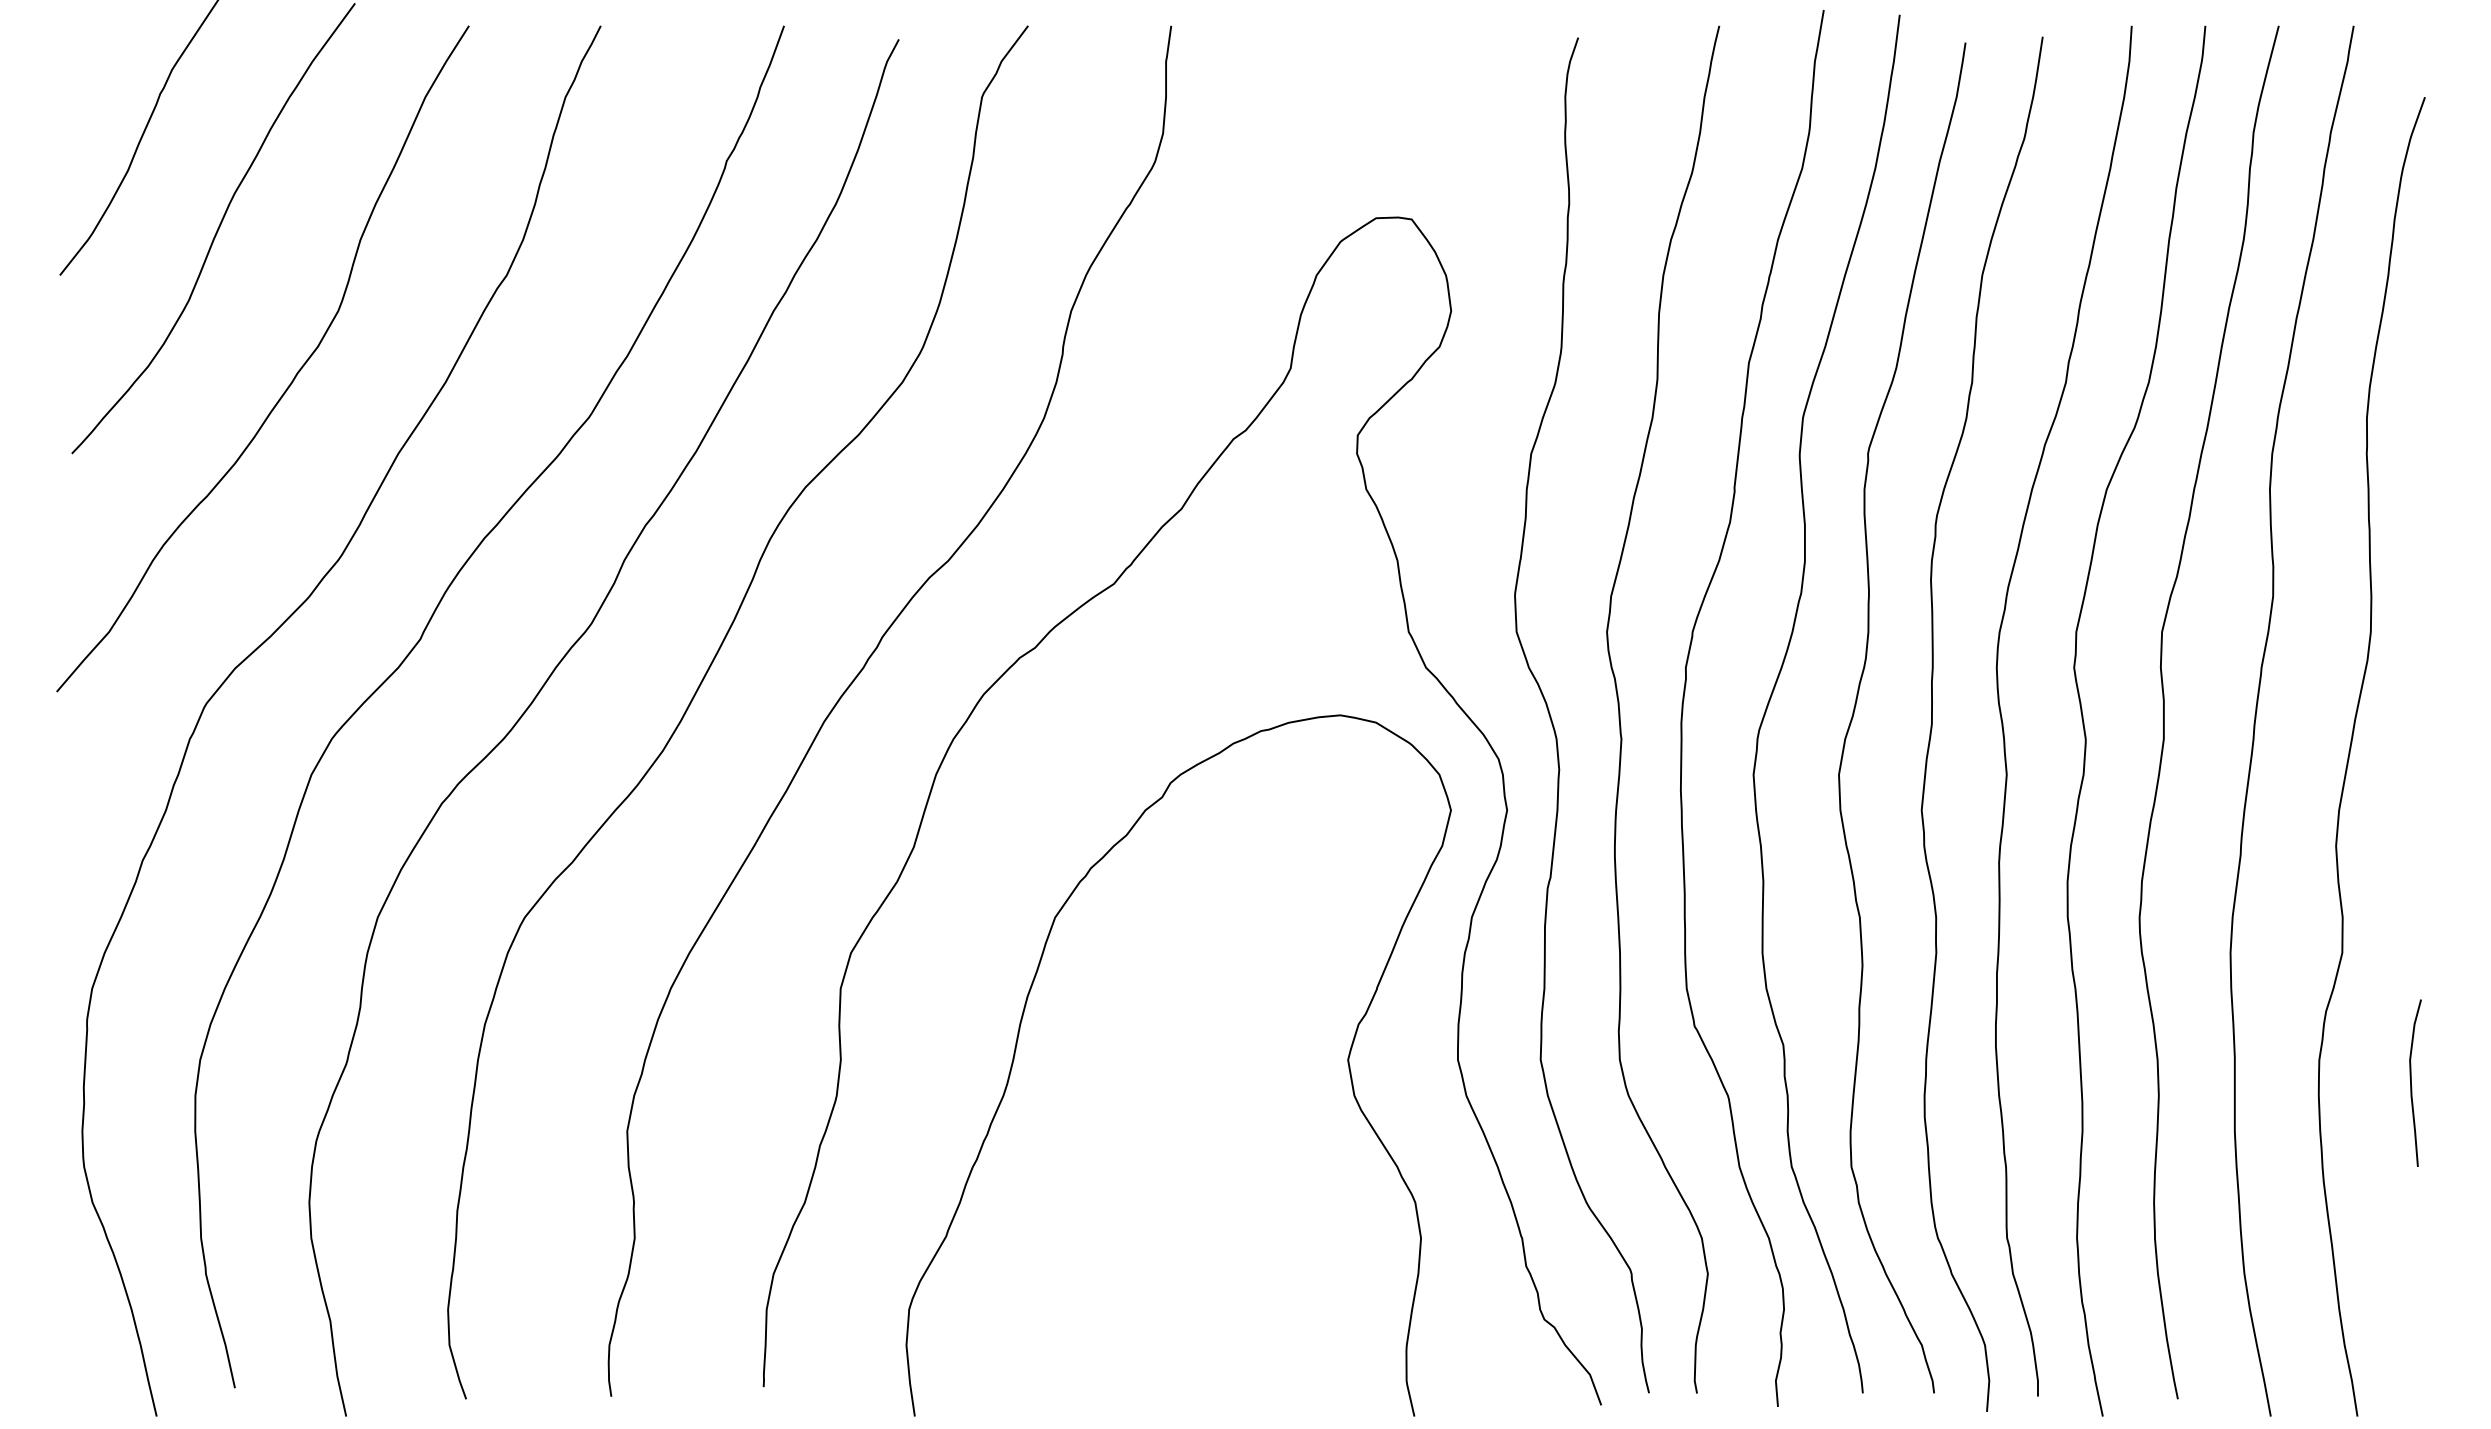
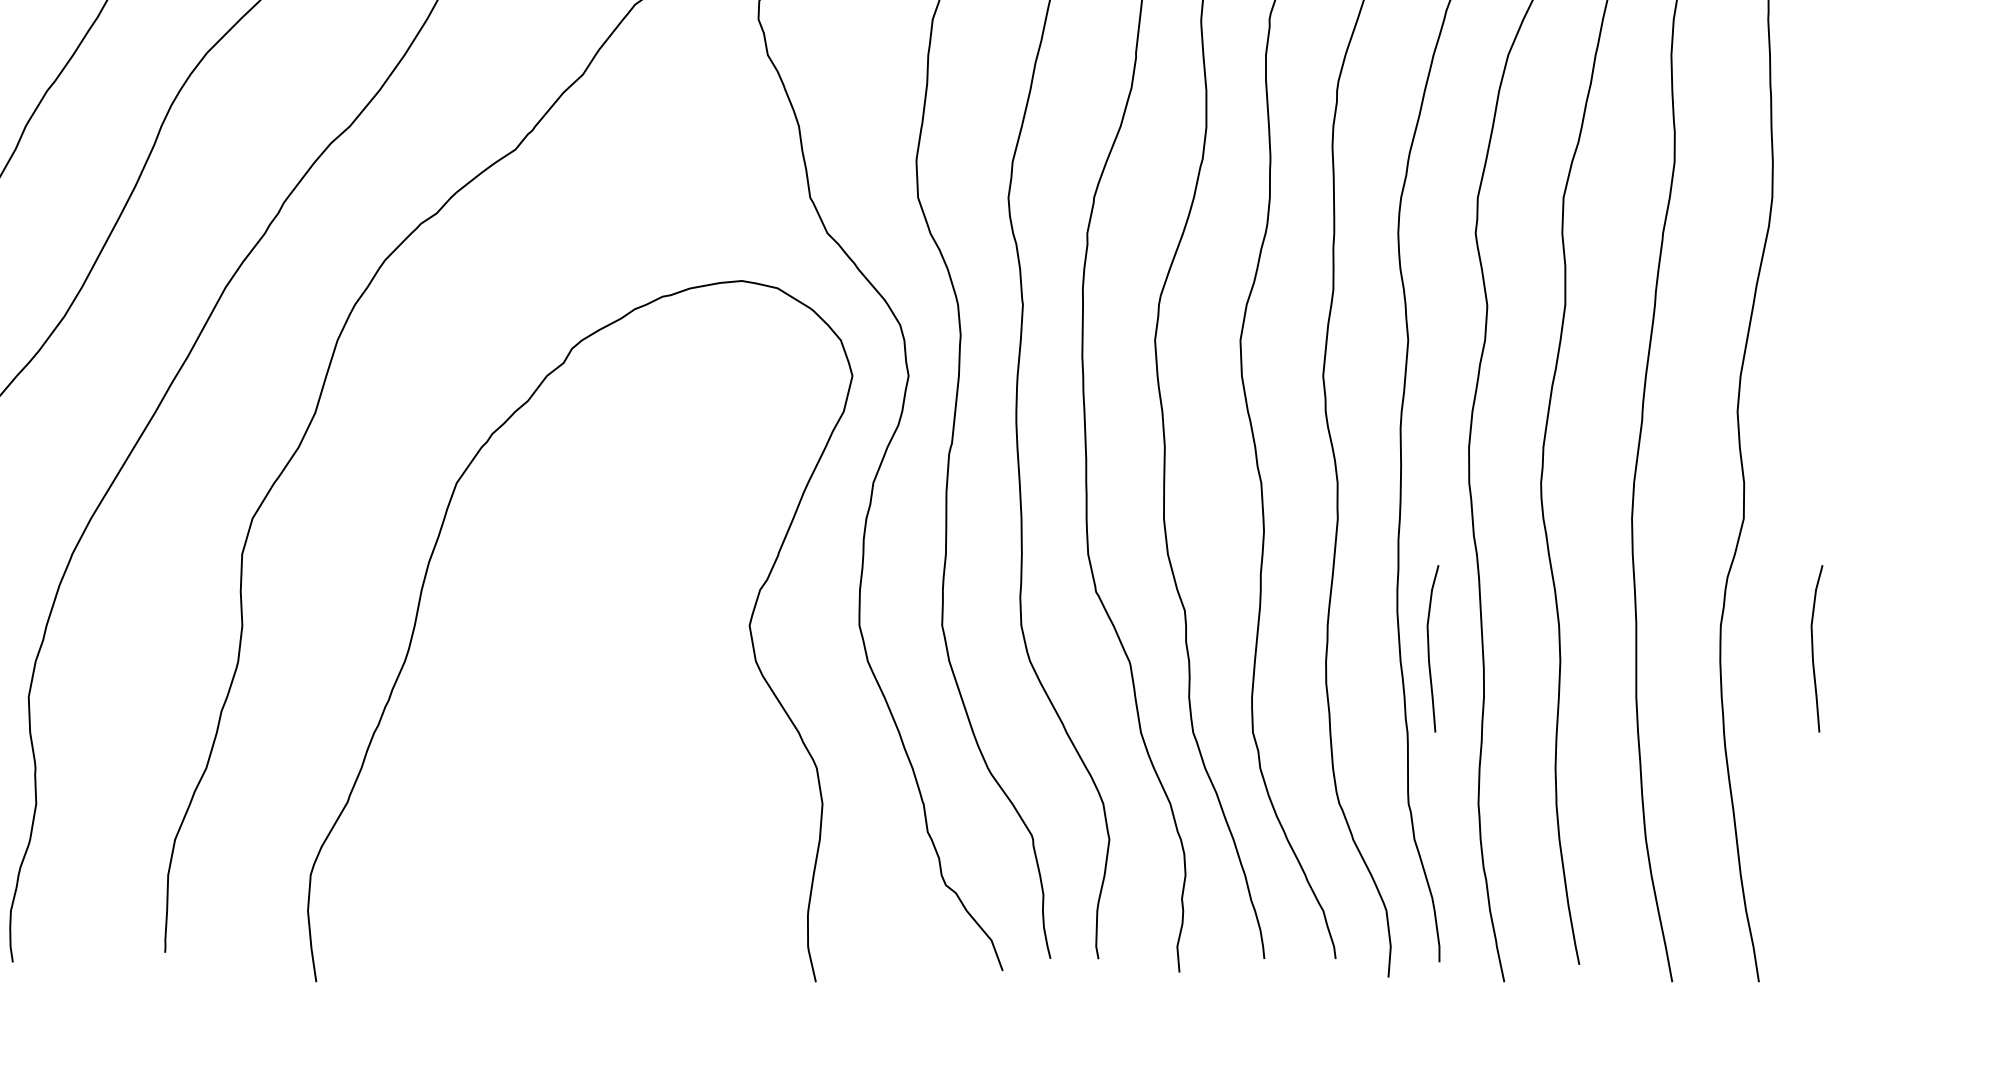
curve: (2027, 1082) -> (1428, 648), added

